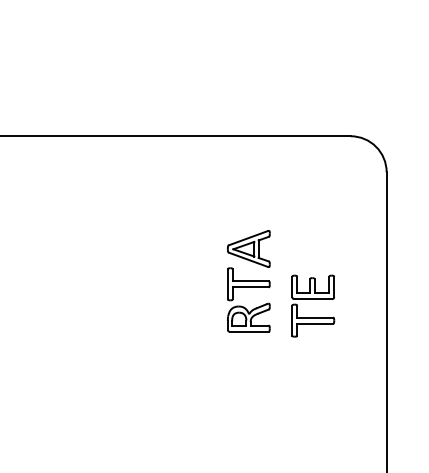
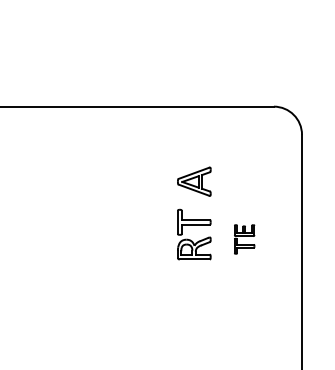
part: (249, 248) -> (194, 181), moved
part: (313, 306) -> (244, 239), size x0.6

